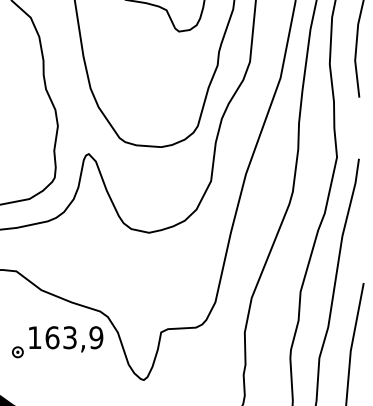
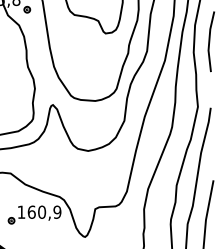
text: (70, 336) -> (42, 211), 163,9 -> 160,9

